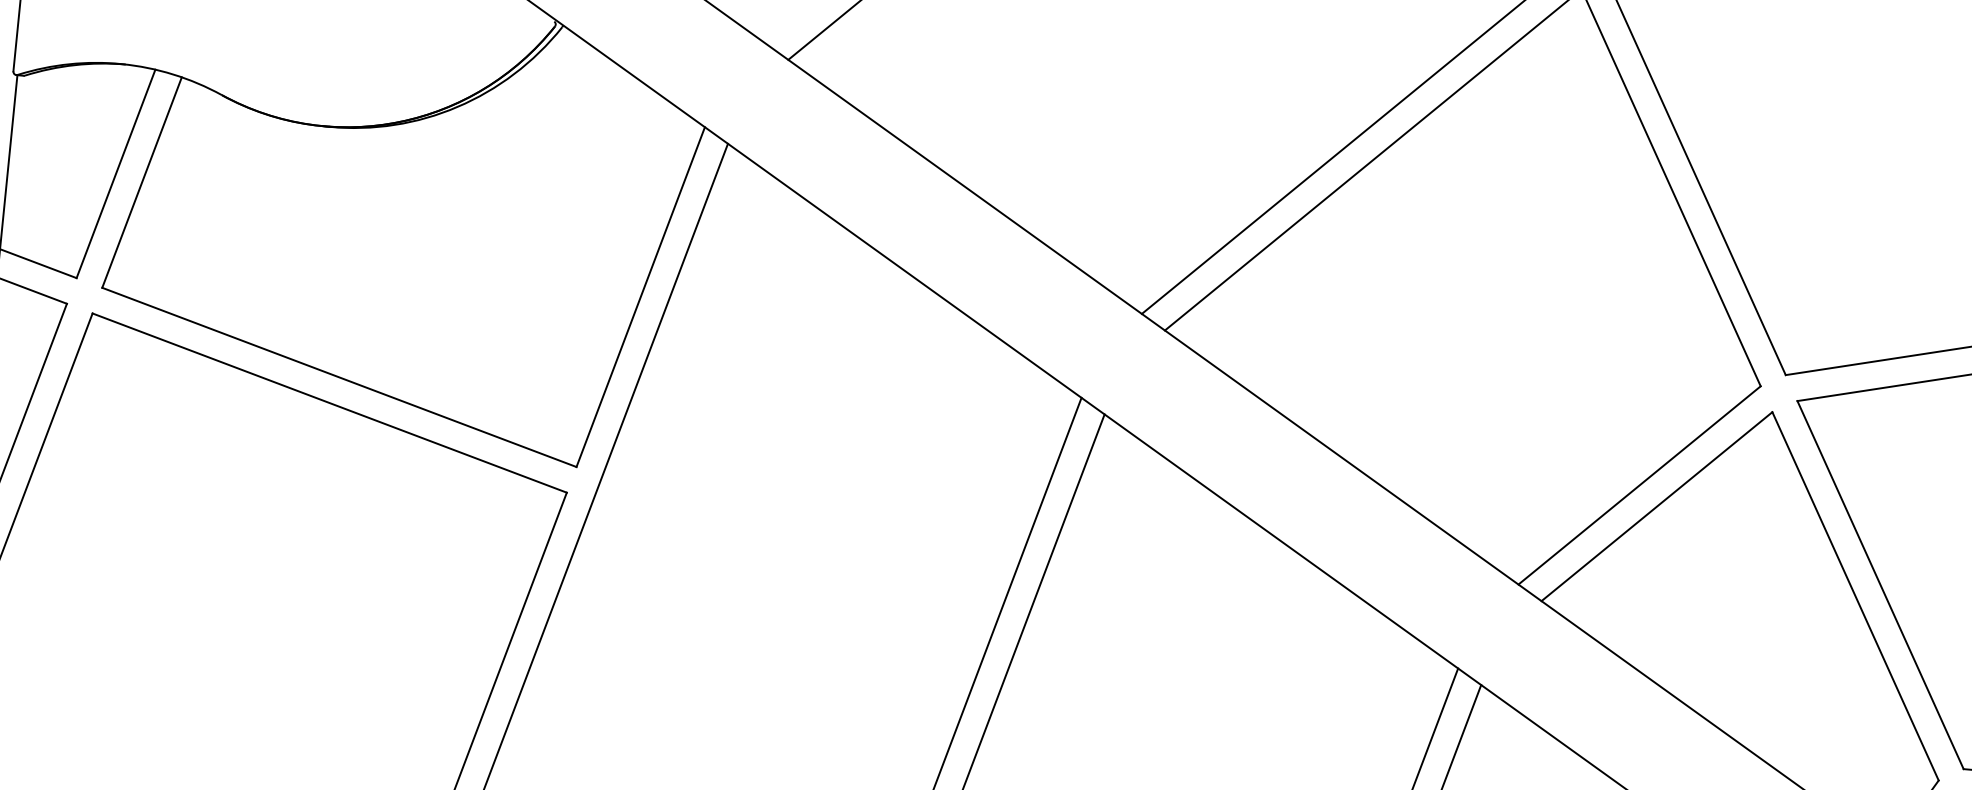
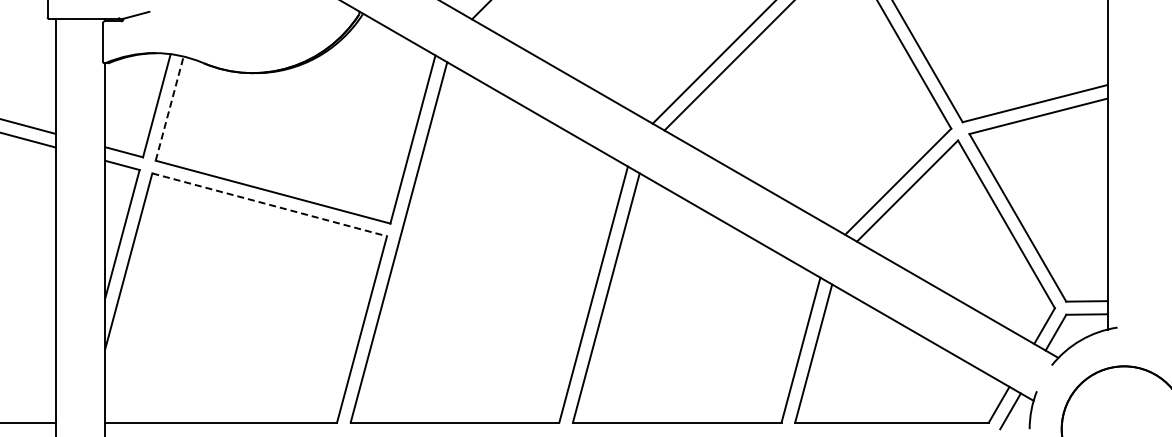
line: (141, 182) -> (169, 108), solid -> dashed
line: (331, 402) -> (270, 204), solid -> dashed

